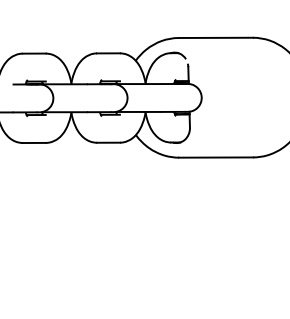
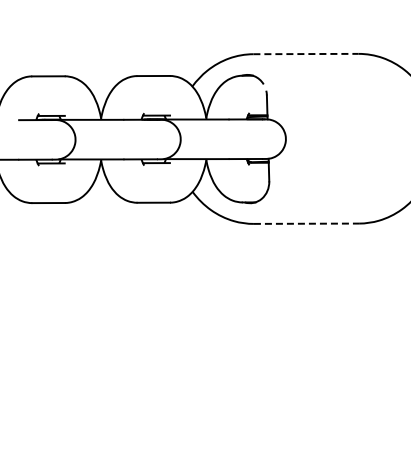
line: (215, 38) -> (305, 54), solid -> dashed
line: (216, 157) -> (306, 223), solid -> dashed

